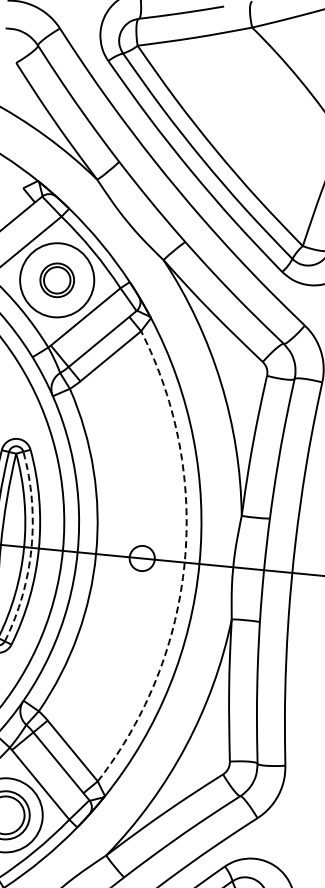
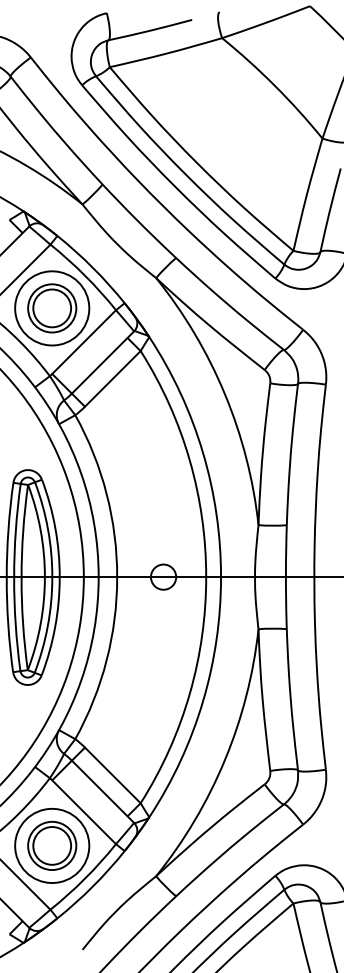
part: (57, 280) -> (52, 308), size x1.43
arc: (31, 548) -> (52, 577), dashed -> solid
arc: (184, 562) -> (206, 577), dashed -> solid

